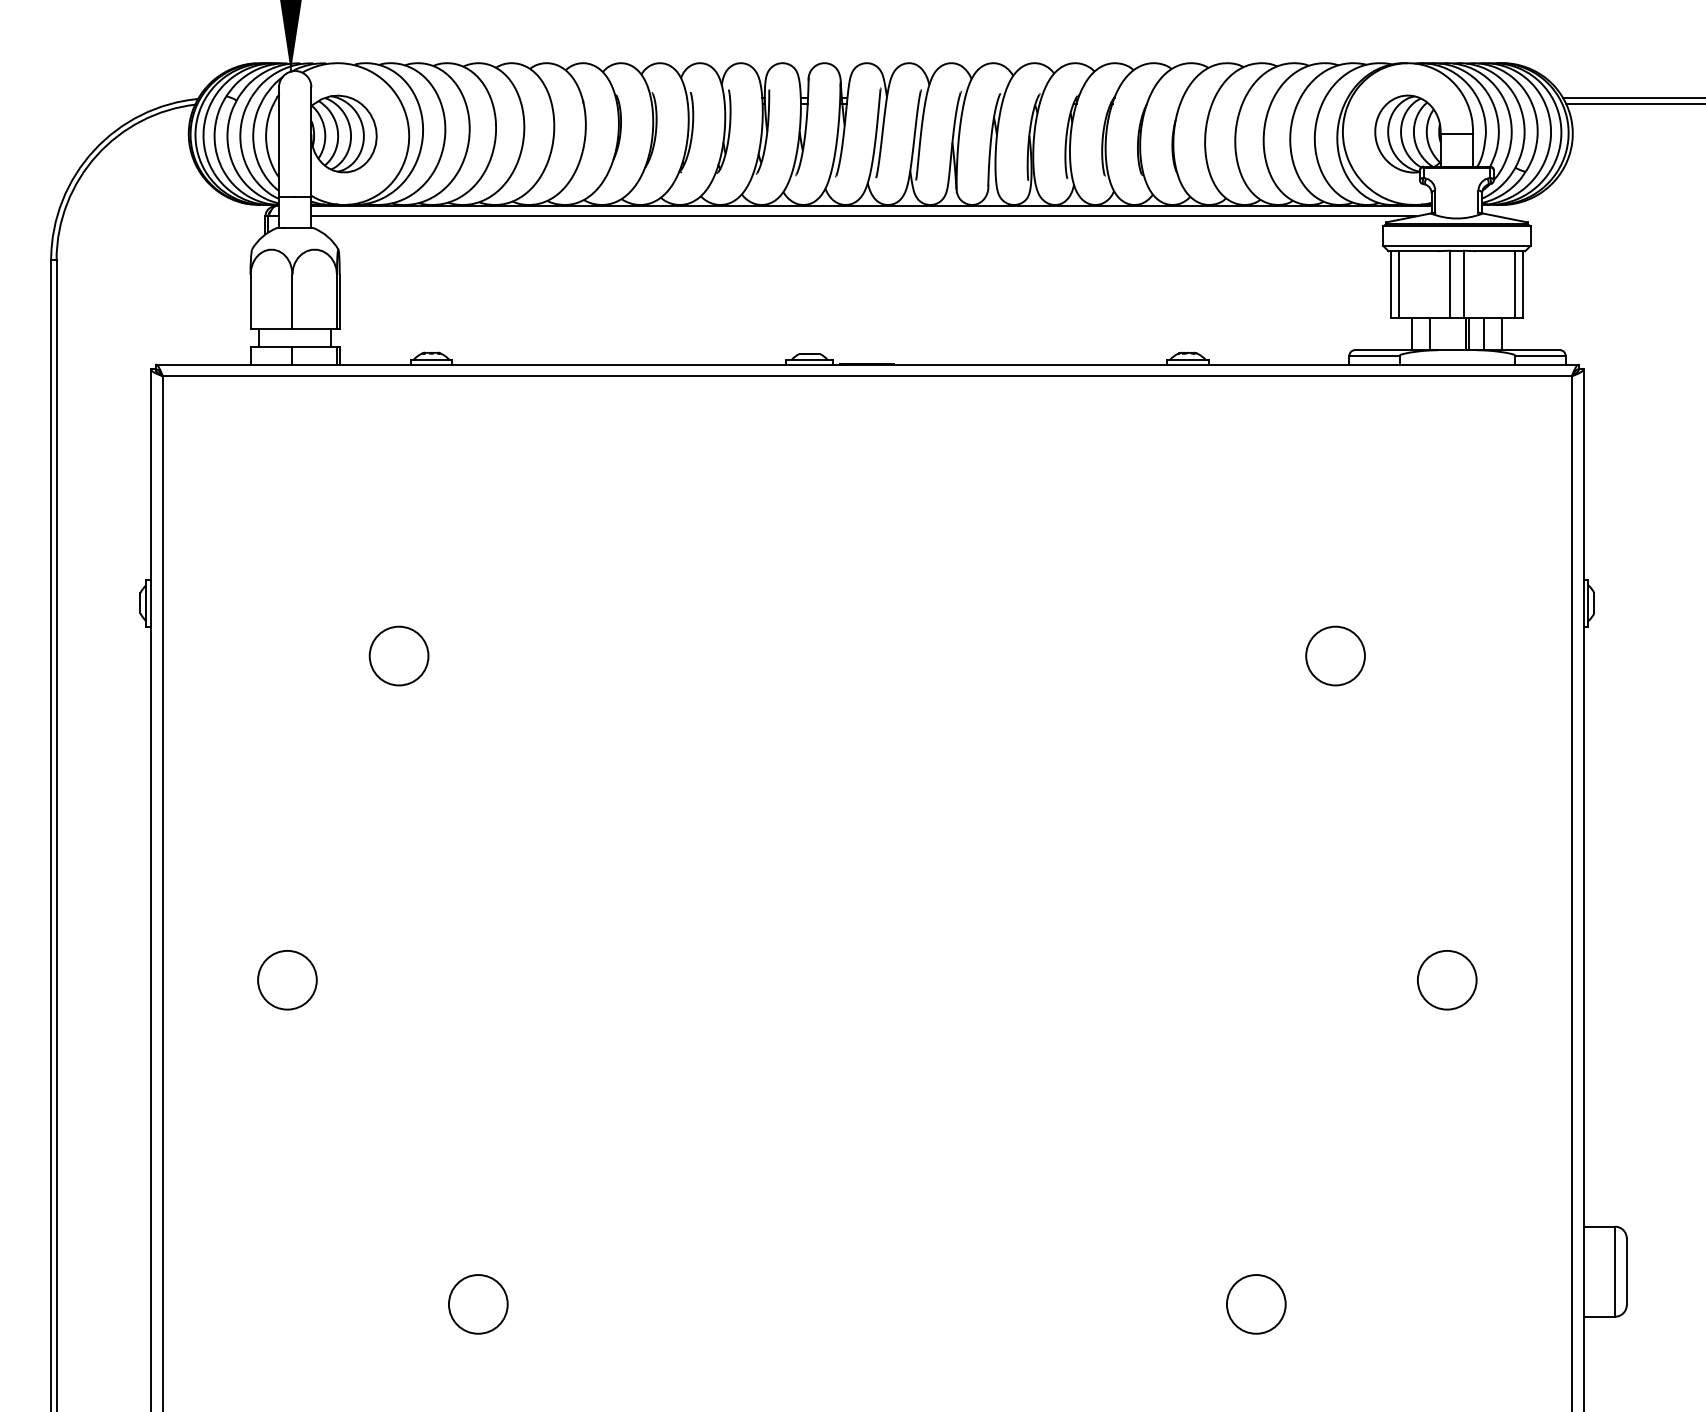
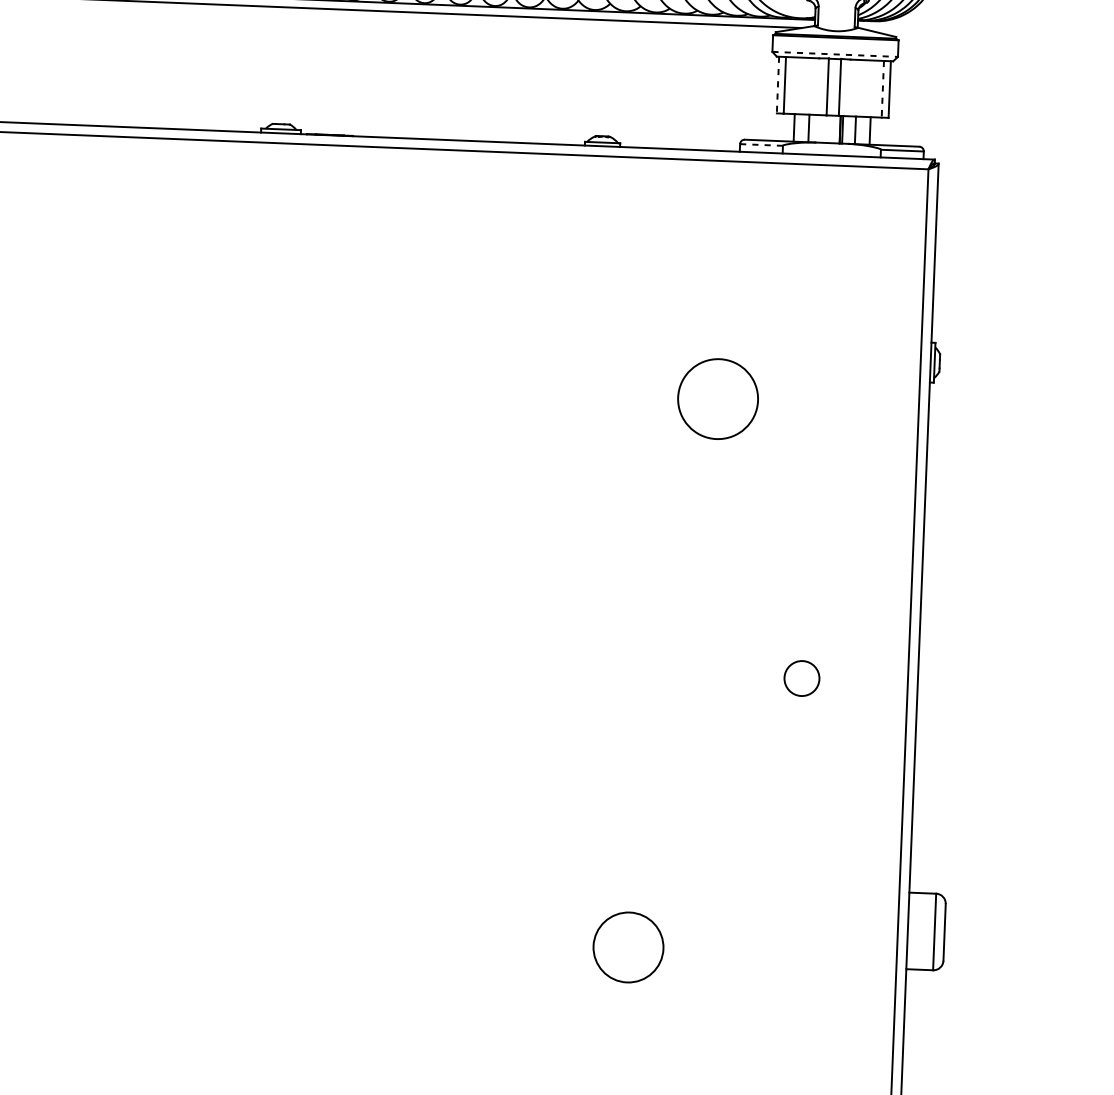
line: (1456, 245) -> (834, 54), solid -> dashed
line: (1391, 284) -> (778, 85), solid -> dashed
line: (1514, 284) -> (882, 89), solid -> dashed
line: (1374, 355) -> (761, 144), solid -> dashed
circle: (1335, 655) -> (718, 398), size x1.6
circle: (1447, 980) -> (802, 678), size x0.7
circle: (1256, 1304) -> (628, 947), size x1.4

